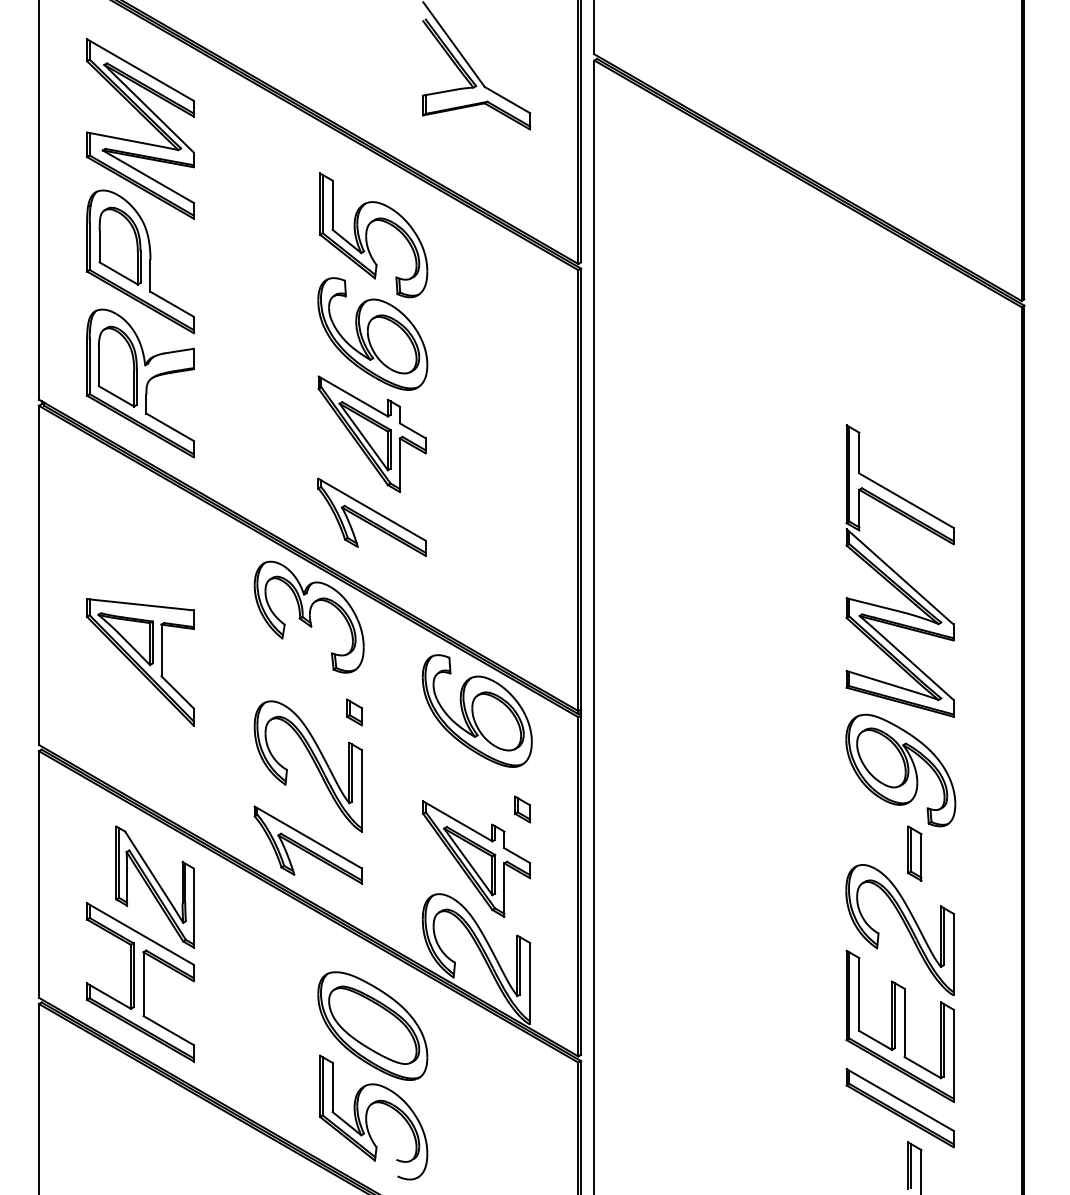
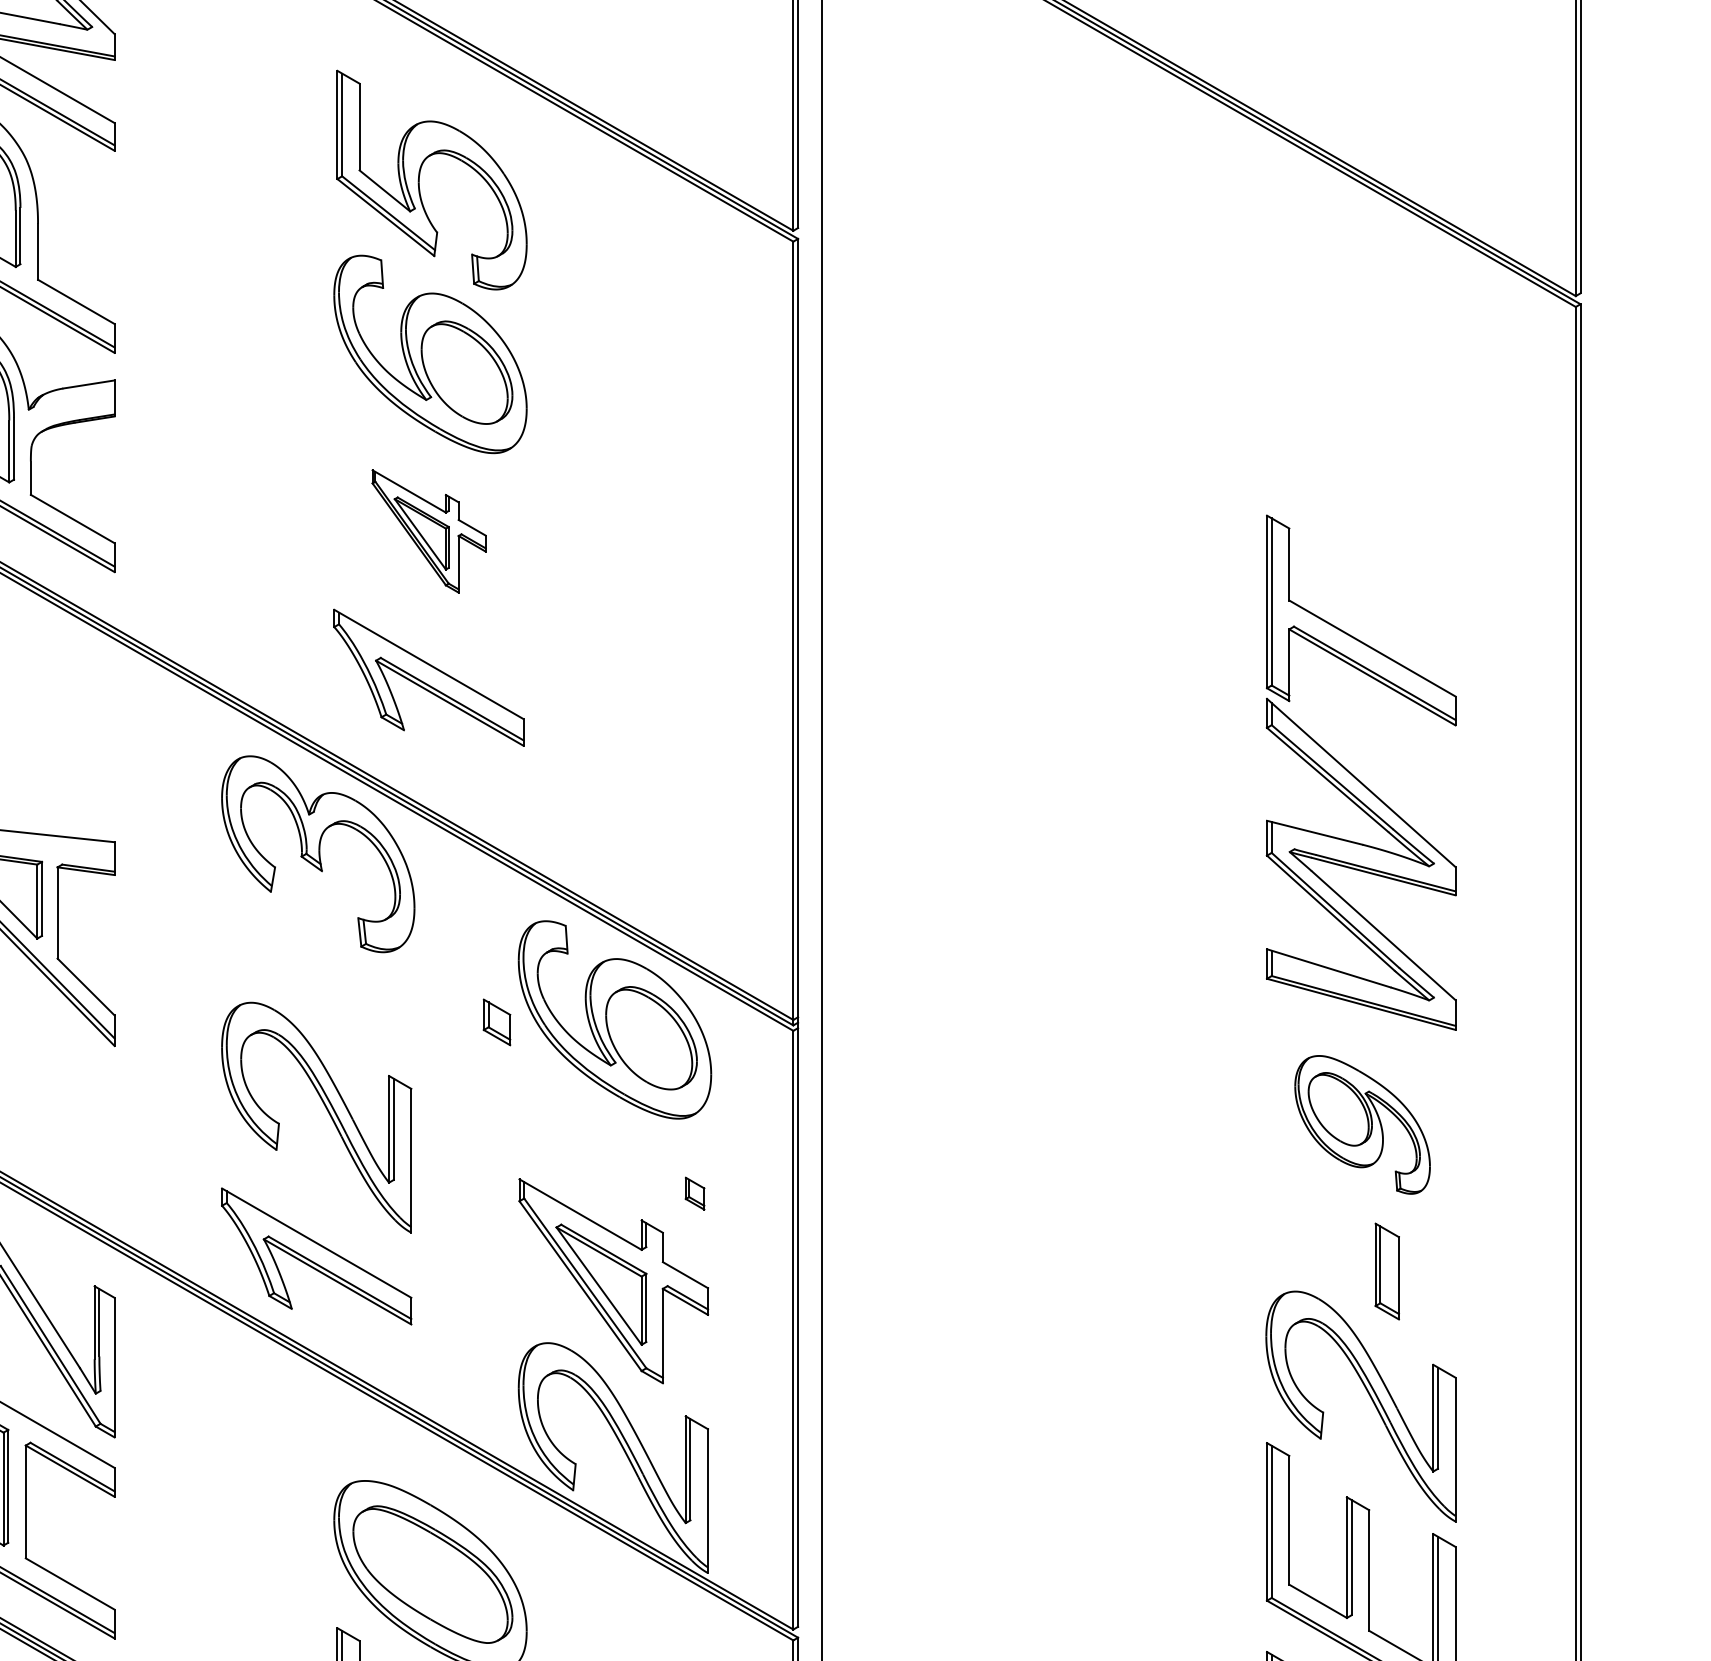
part: (371, 434) -> (428, 531), size x0.6
part: (354, 712) -> (497, 1022), moved
part: (900, 770) -> (1361, 1124), size x0.7
part: (522, 809) -> (694, 1193), size x0.7

